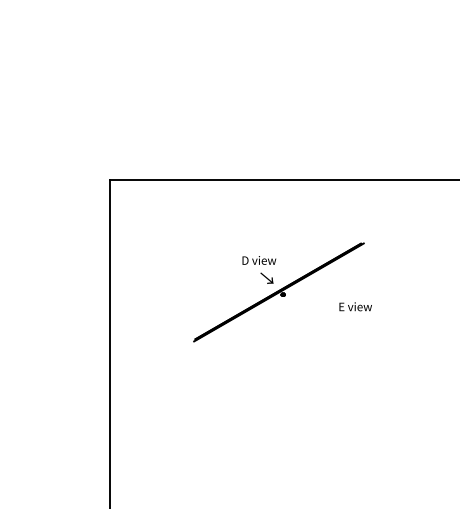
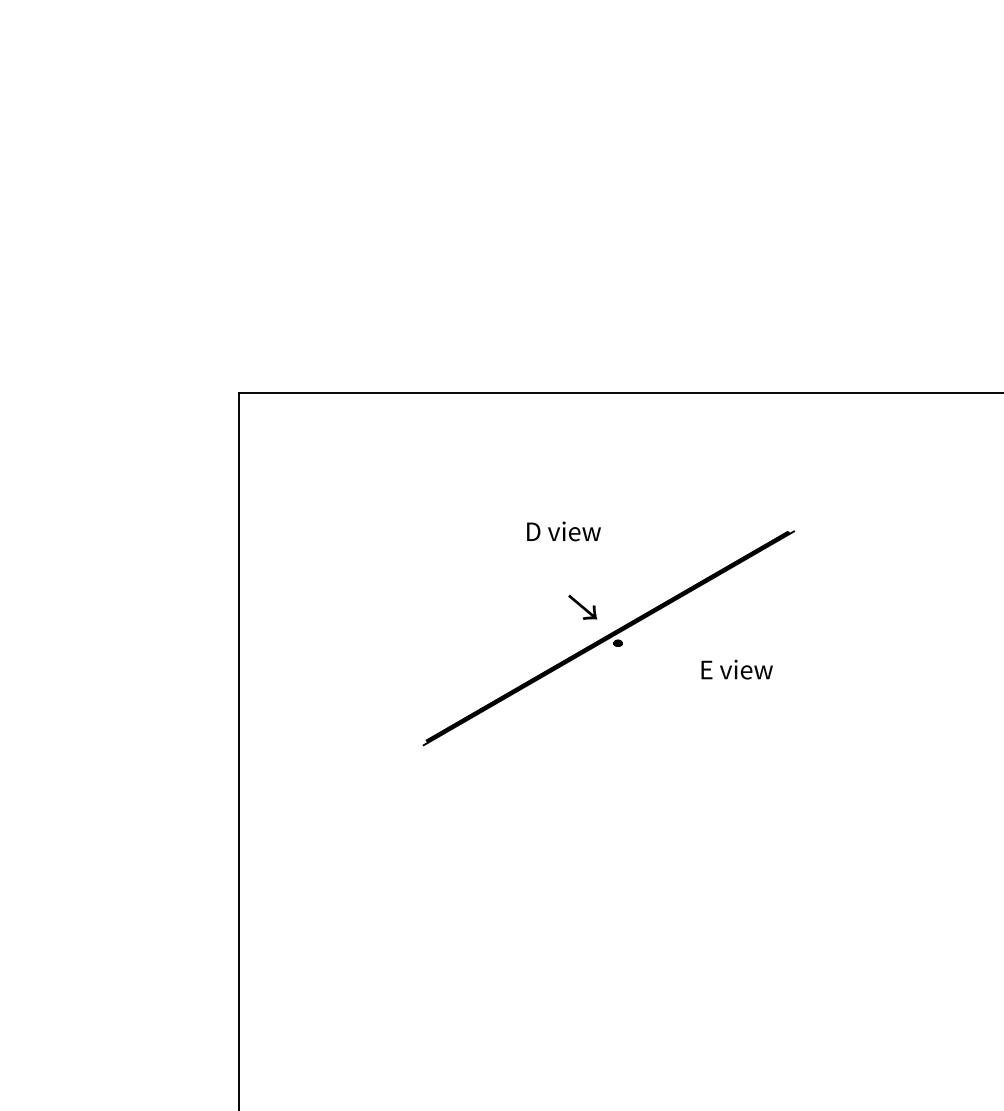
text: (259, 260) -> (564, 531), moved
text: (355, 306) -> (736, 668), moved

